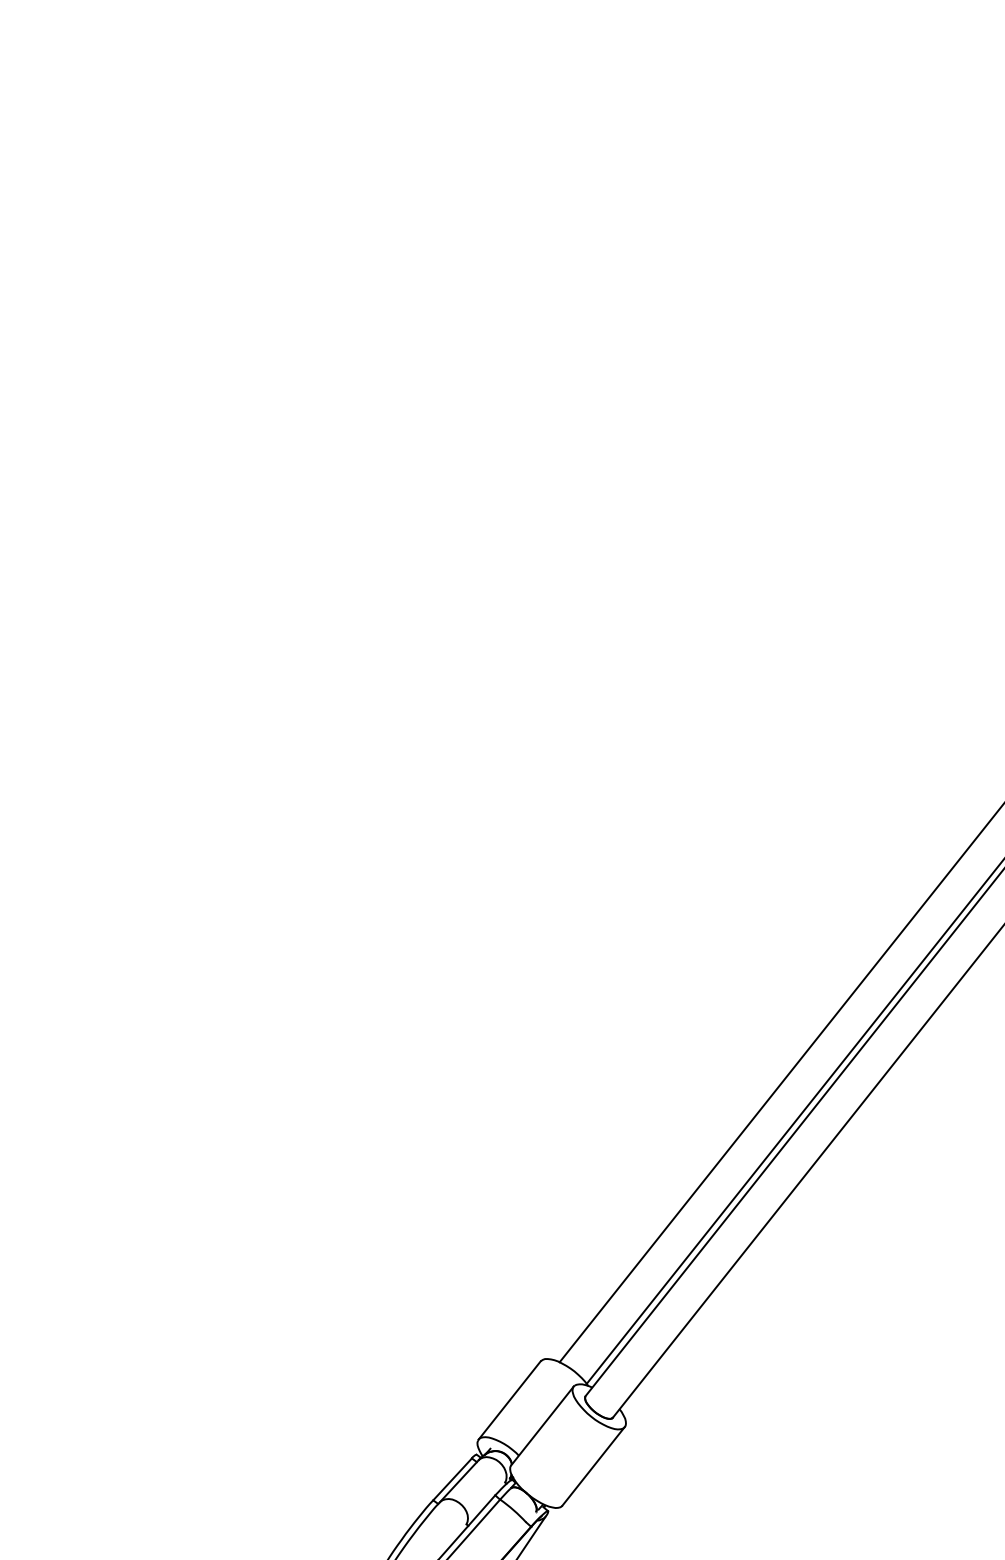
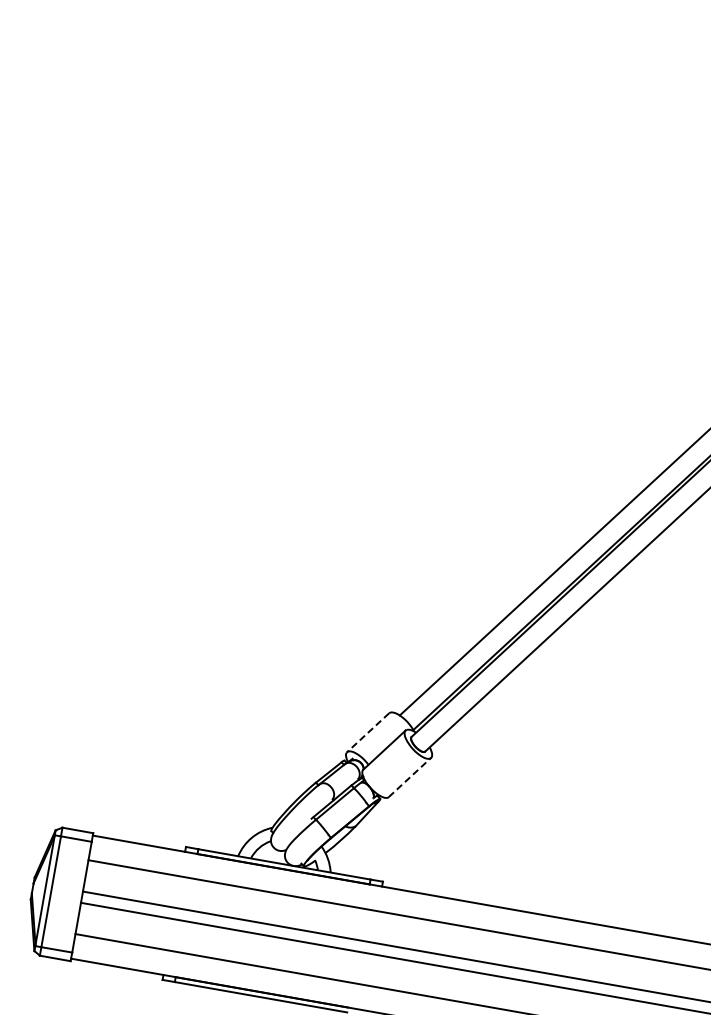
line: (510, 1399) -> (368, 732), solid -> dashed
line: (592, 1466) -> (409, 777), solid -> dashed

